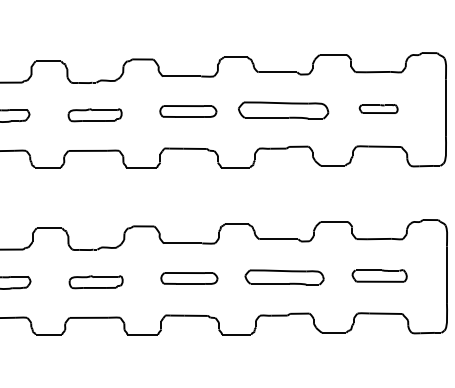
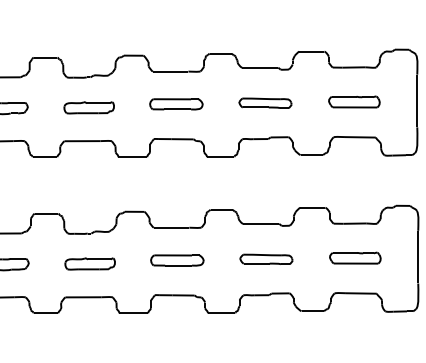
part: (378, 108) -> (354, 101), size x1.43
part: (283, 109) -> (265, 102), size x0.62
part: (284, 276) -> (266, 258), size x0.71

